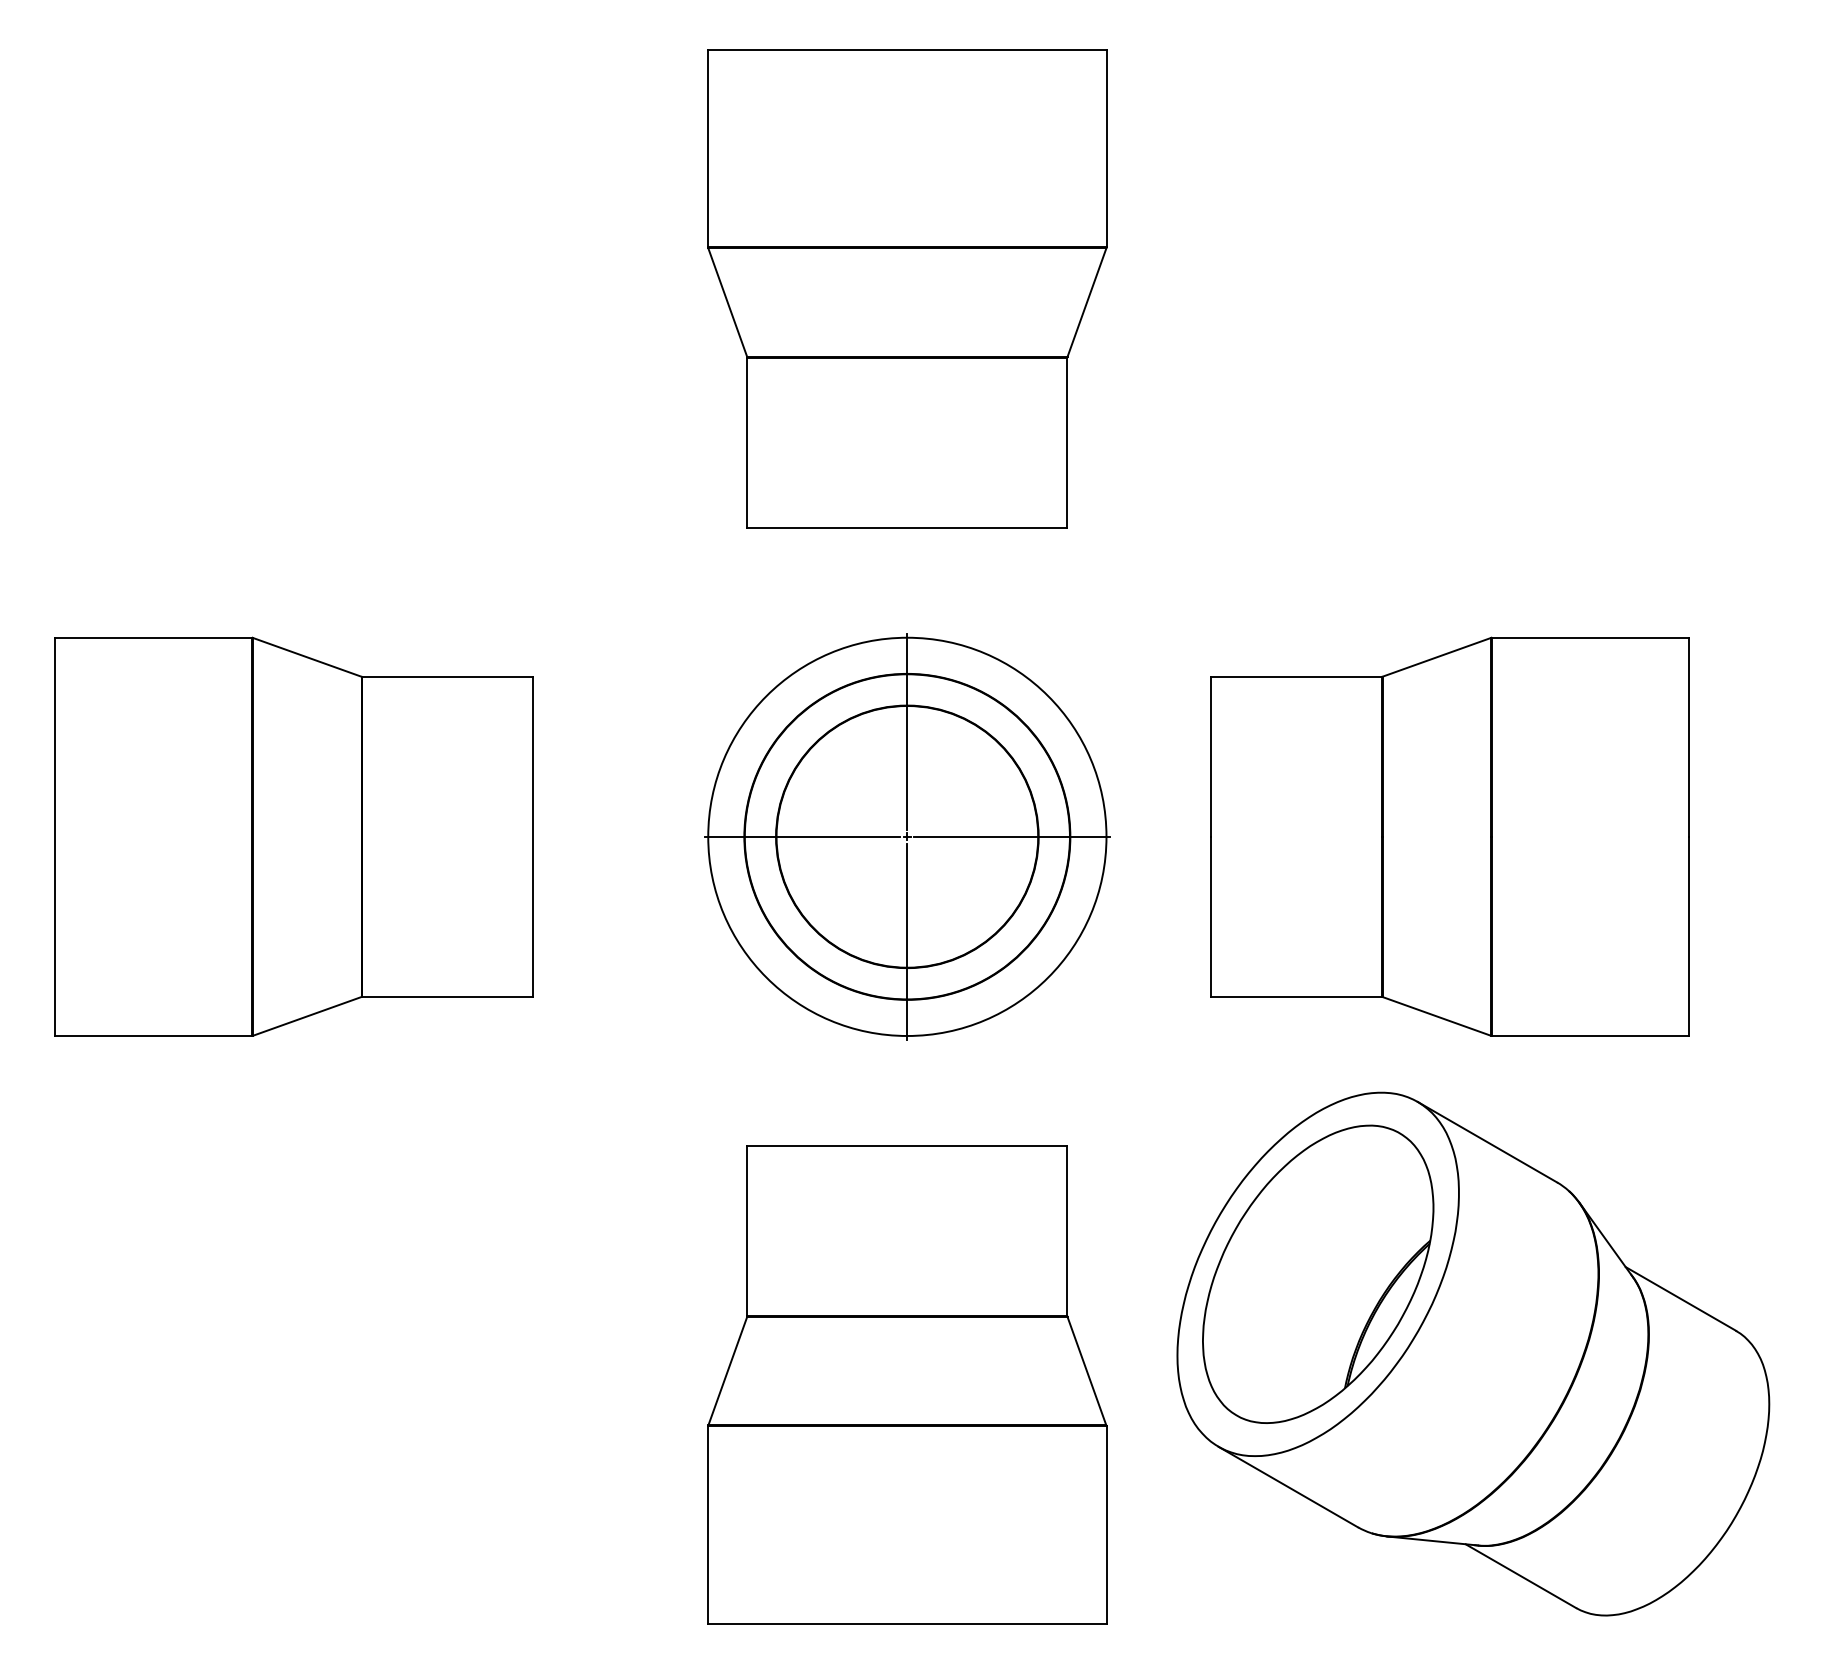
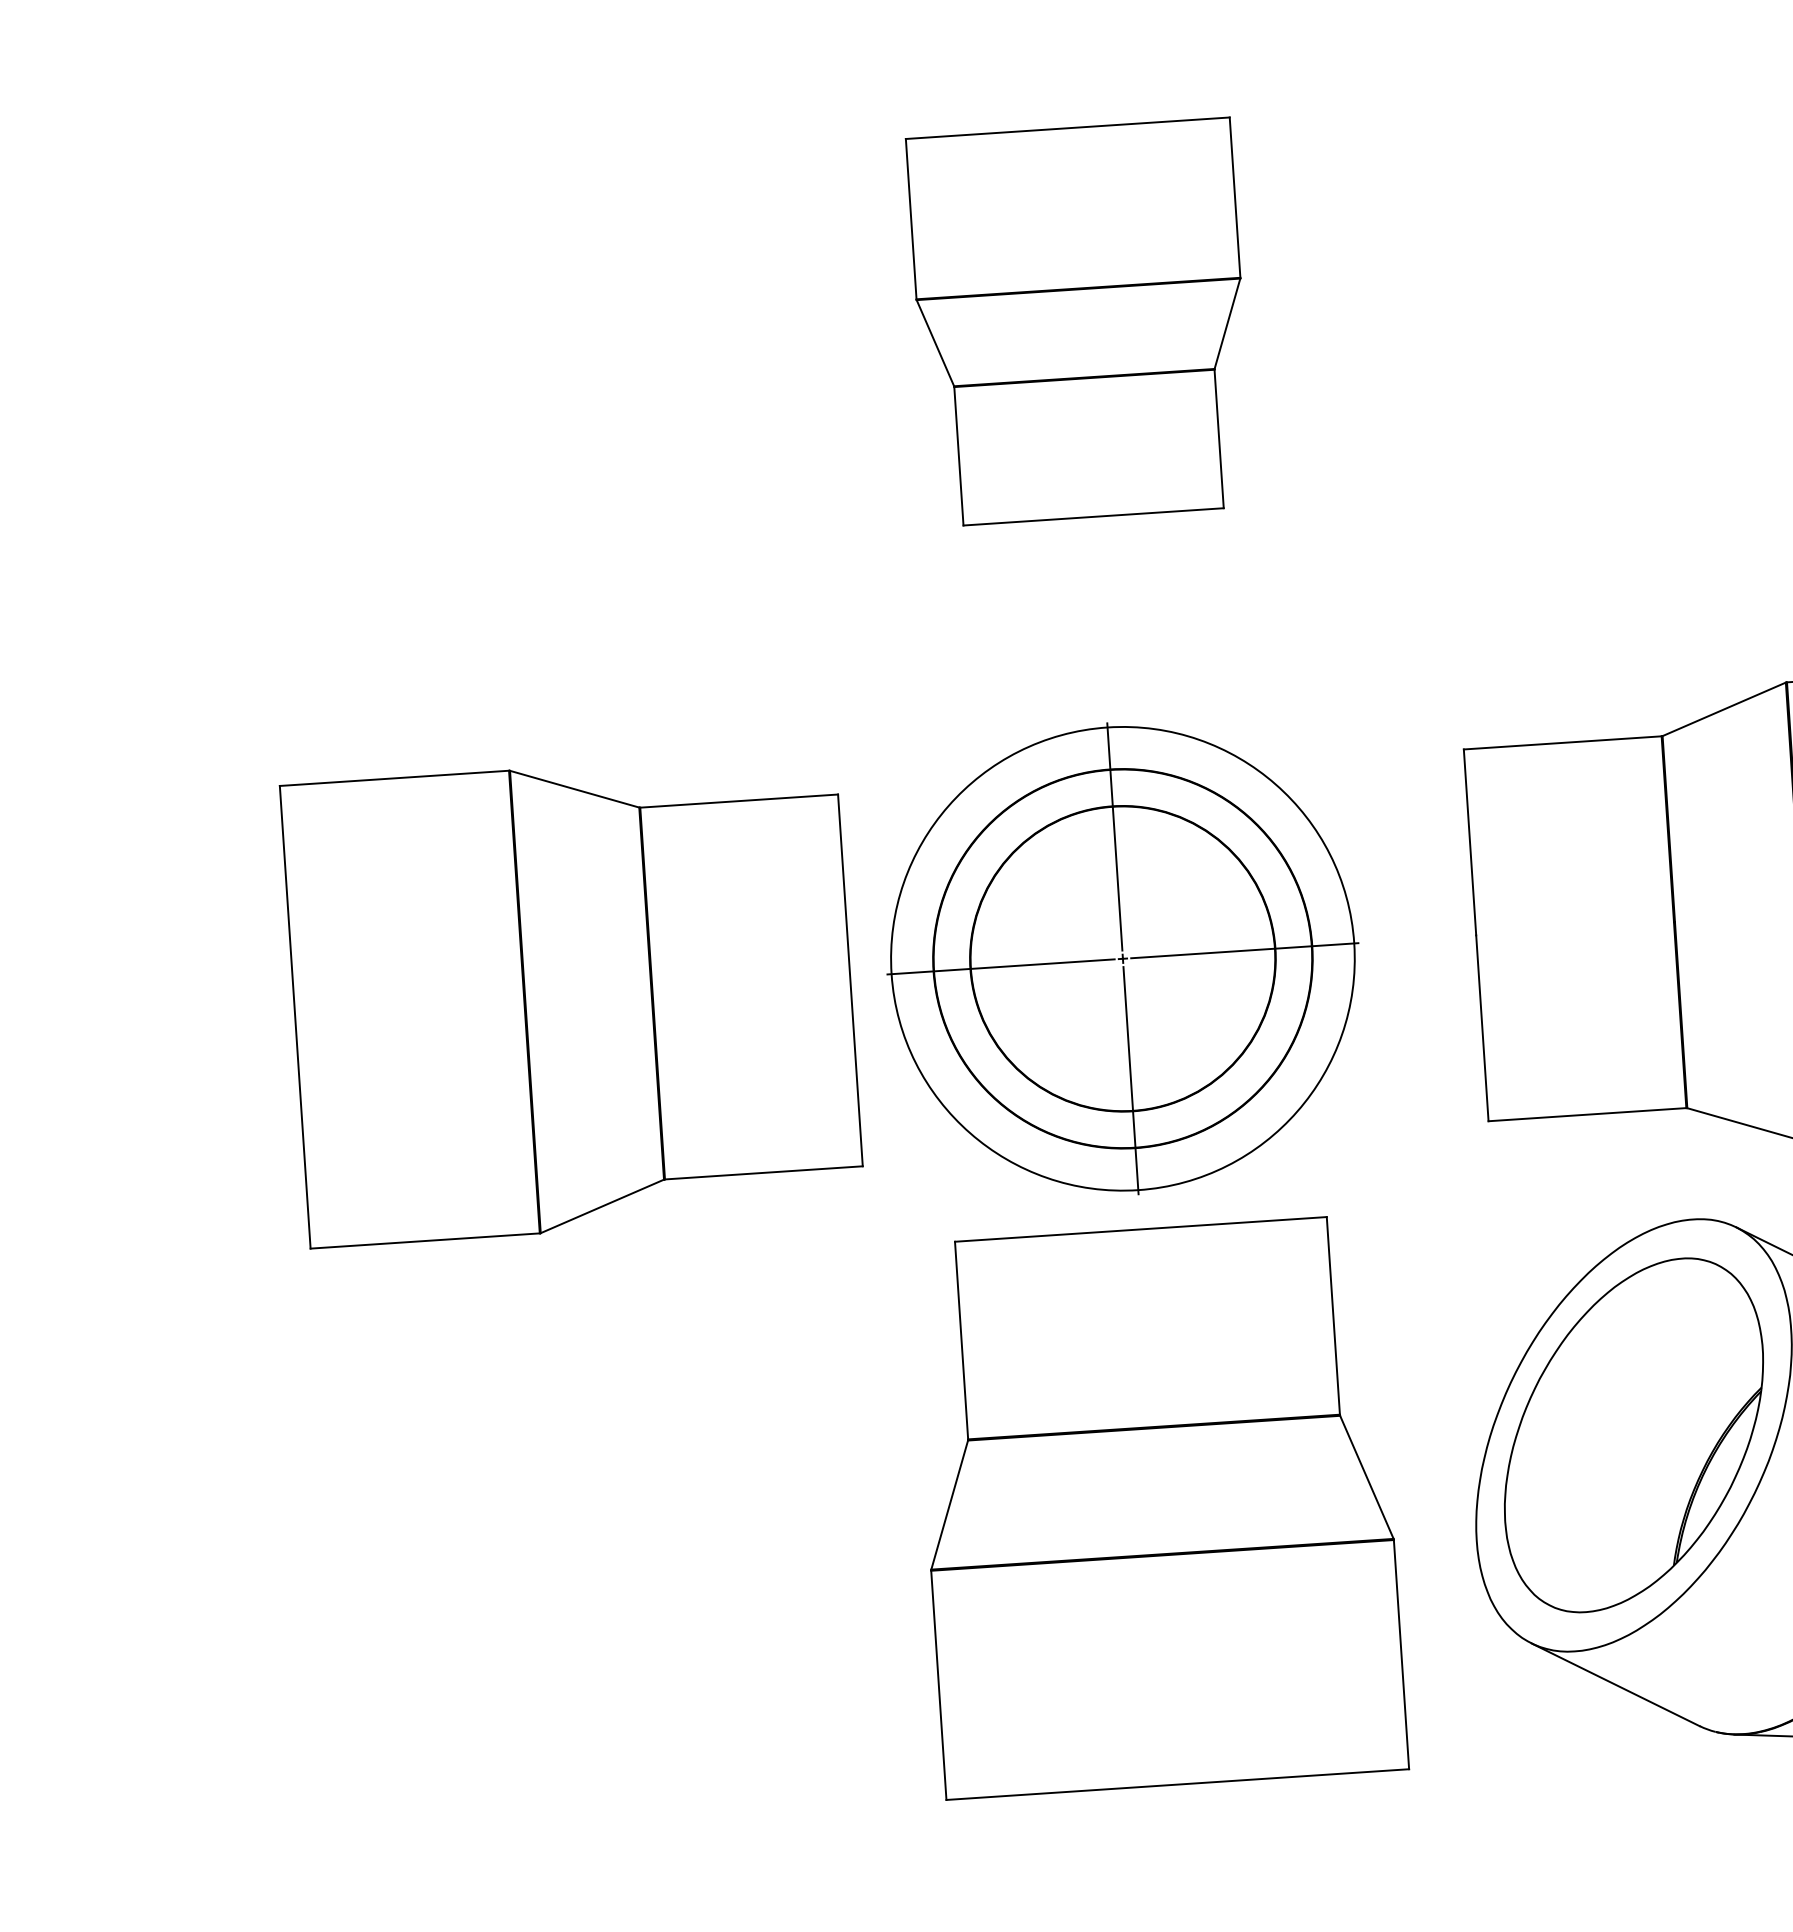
part: (907, 288) -> (1080, 321), size x0.7
part: (293, 836) -> (572, 998), moved
part: (907, 1384) -> (1159, 1506), moved

